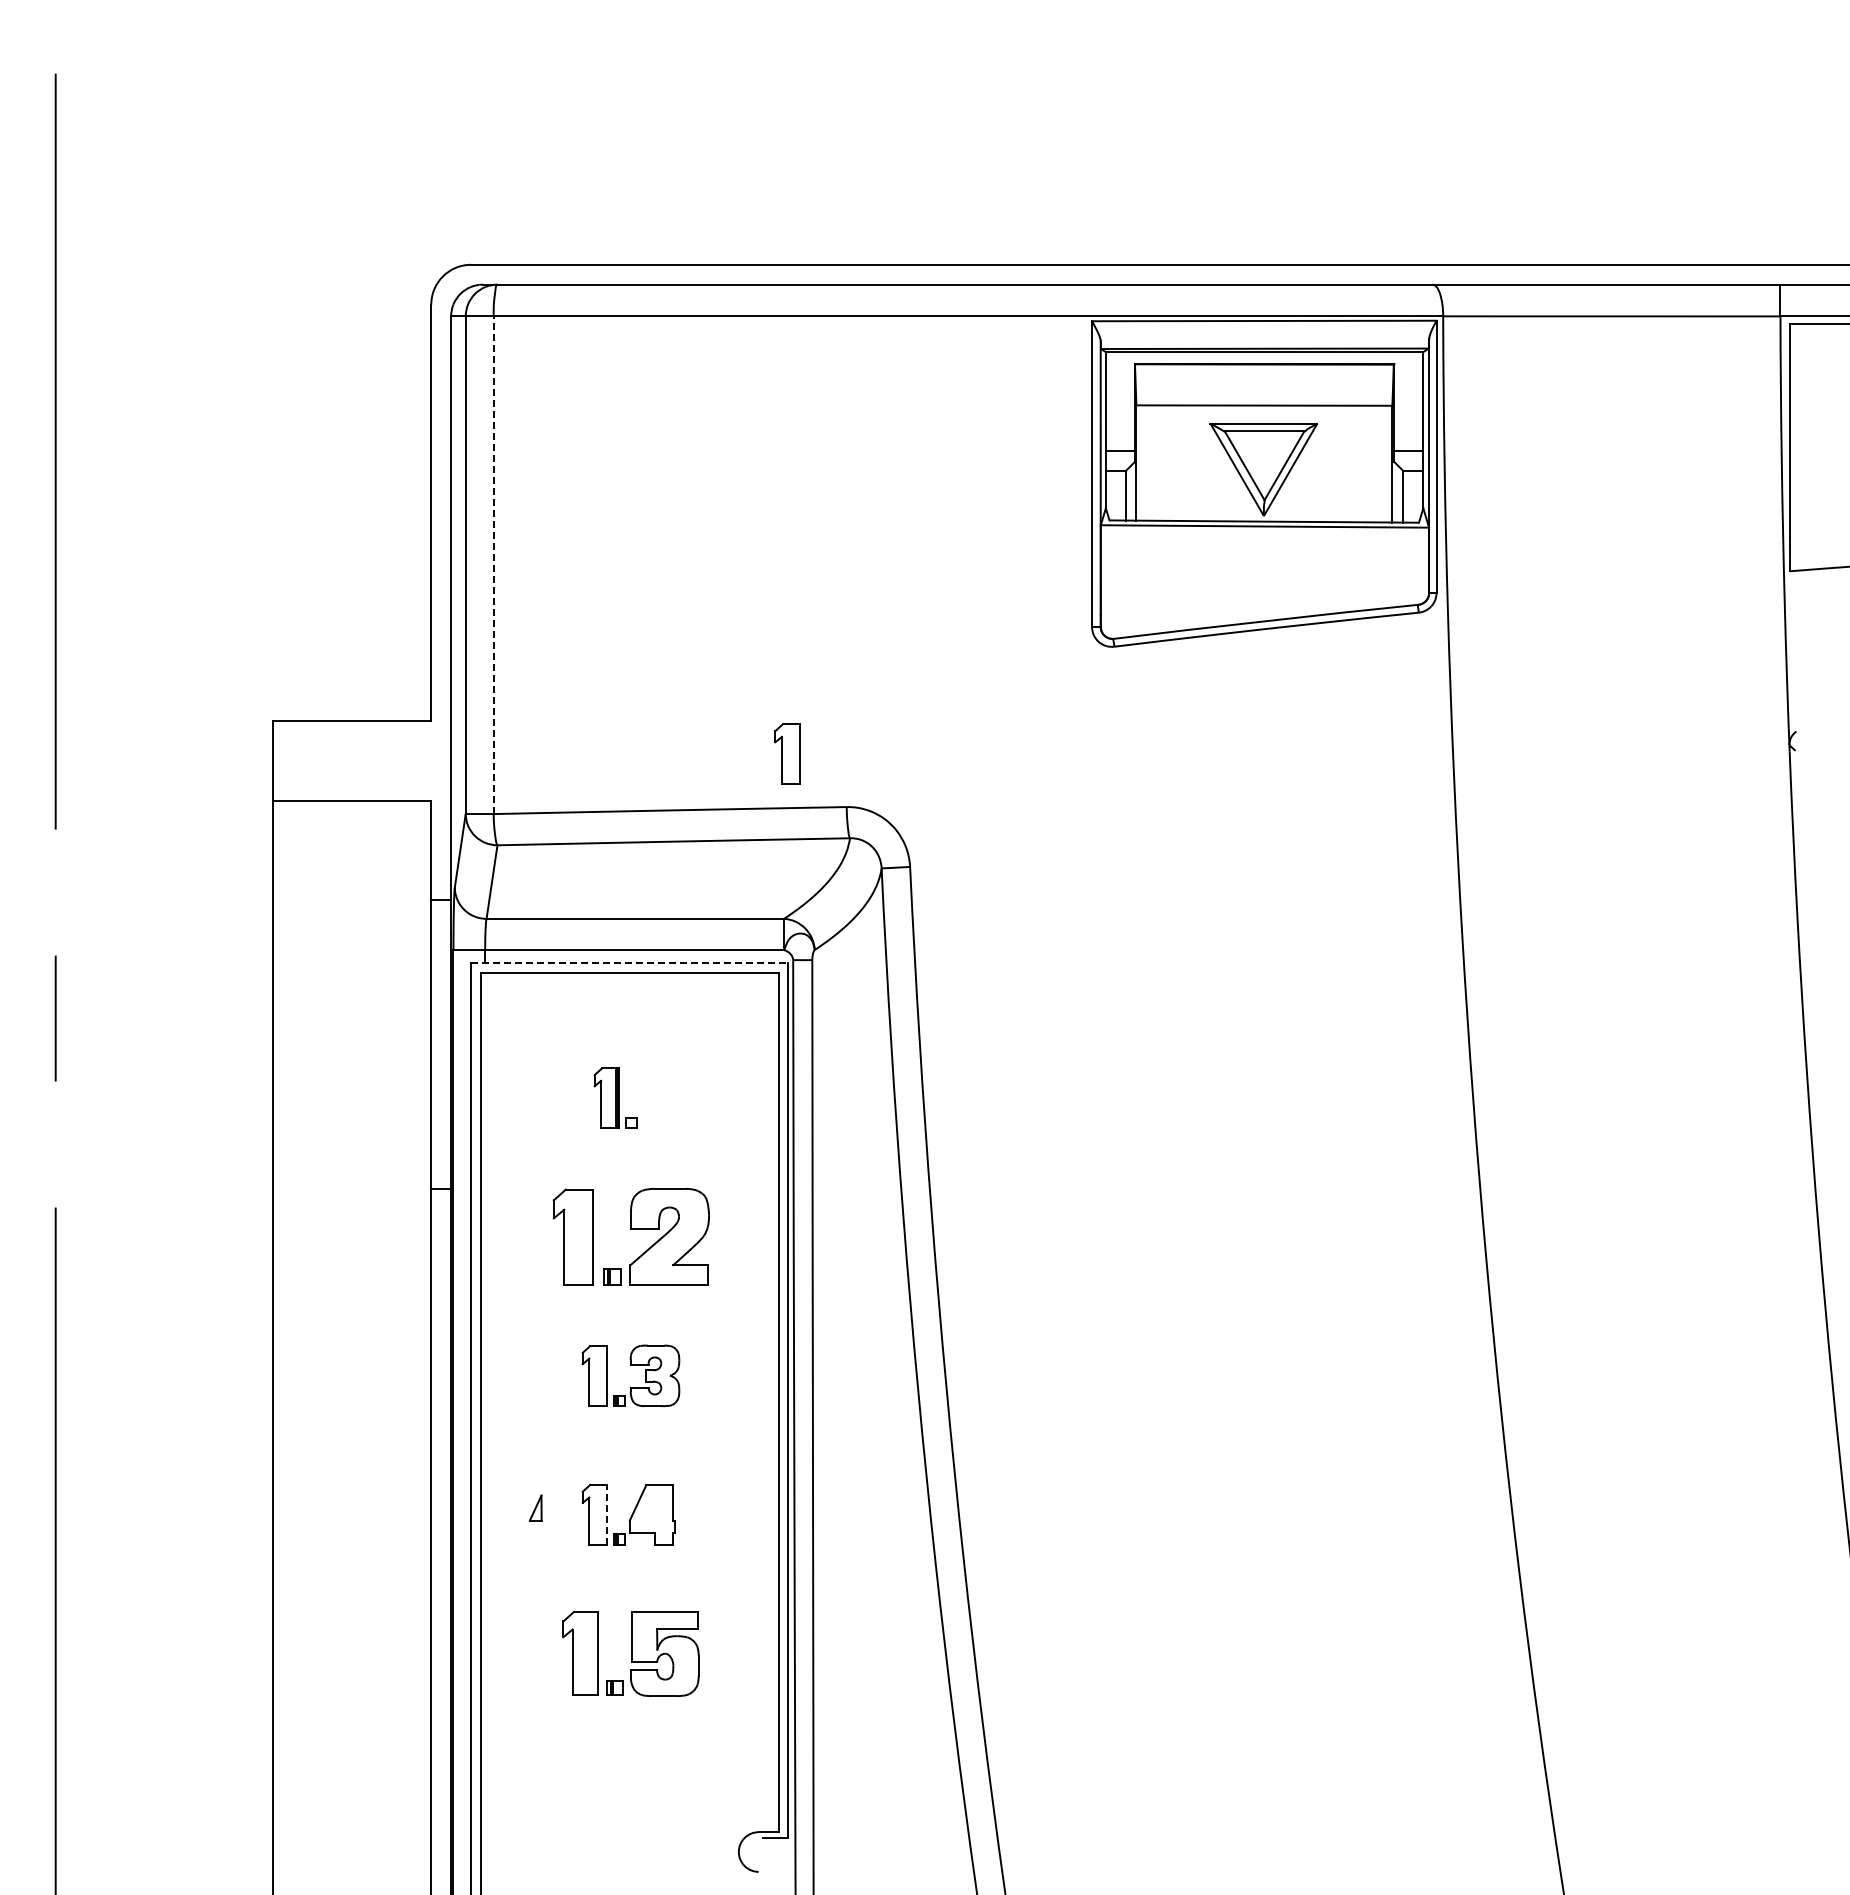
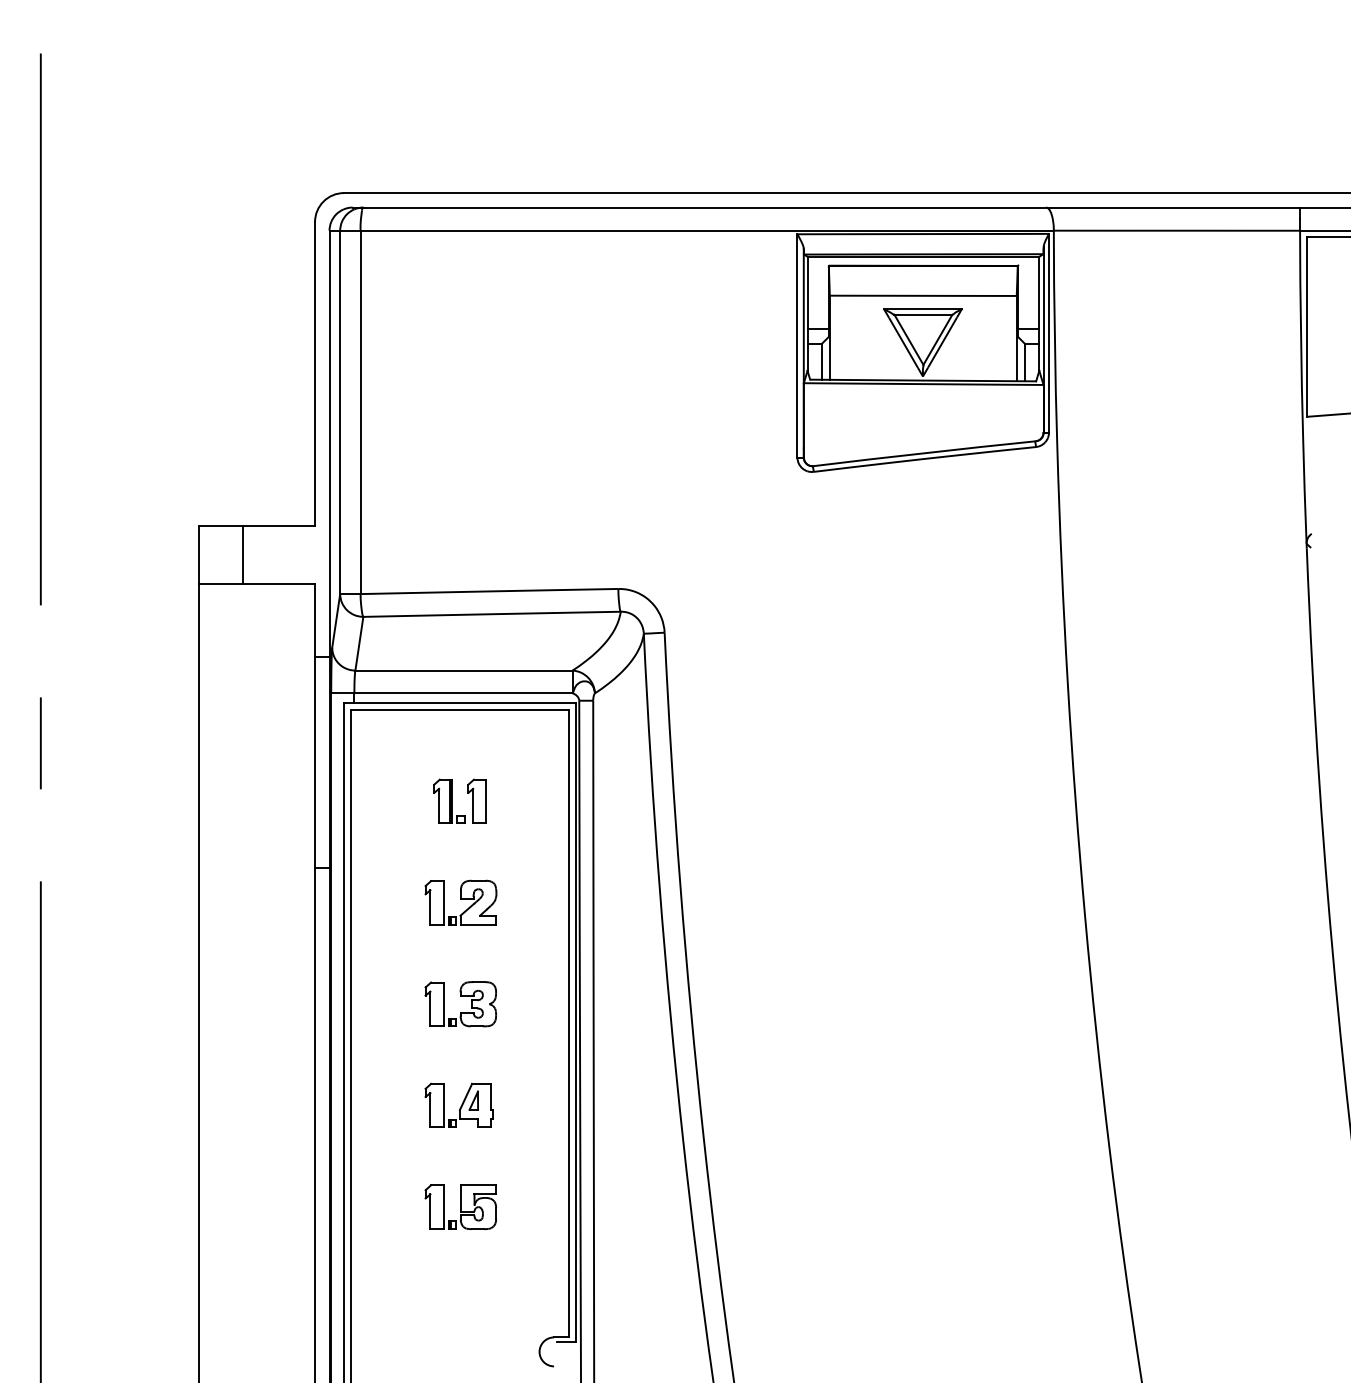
line: (493, 565) -> (360, 412), dashed -> solid
part: (787, 753) -> (477, 801), moved
line: (332, 760) -> (242, 554), added
line: (629, 963) -> (459, 703), dashed -> solid
part: (630, 1236) -> (460, 902), size x0.62
part: (535, 1507) -> (473, 1100), moved
line: (607, 1514) -> (443, 1105), dashed -> solid
part: (630, 1653) -> (460, 1206), size x0.71

